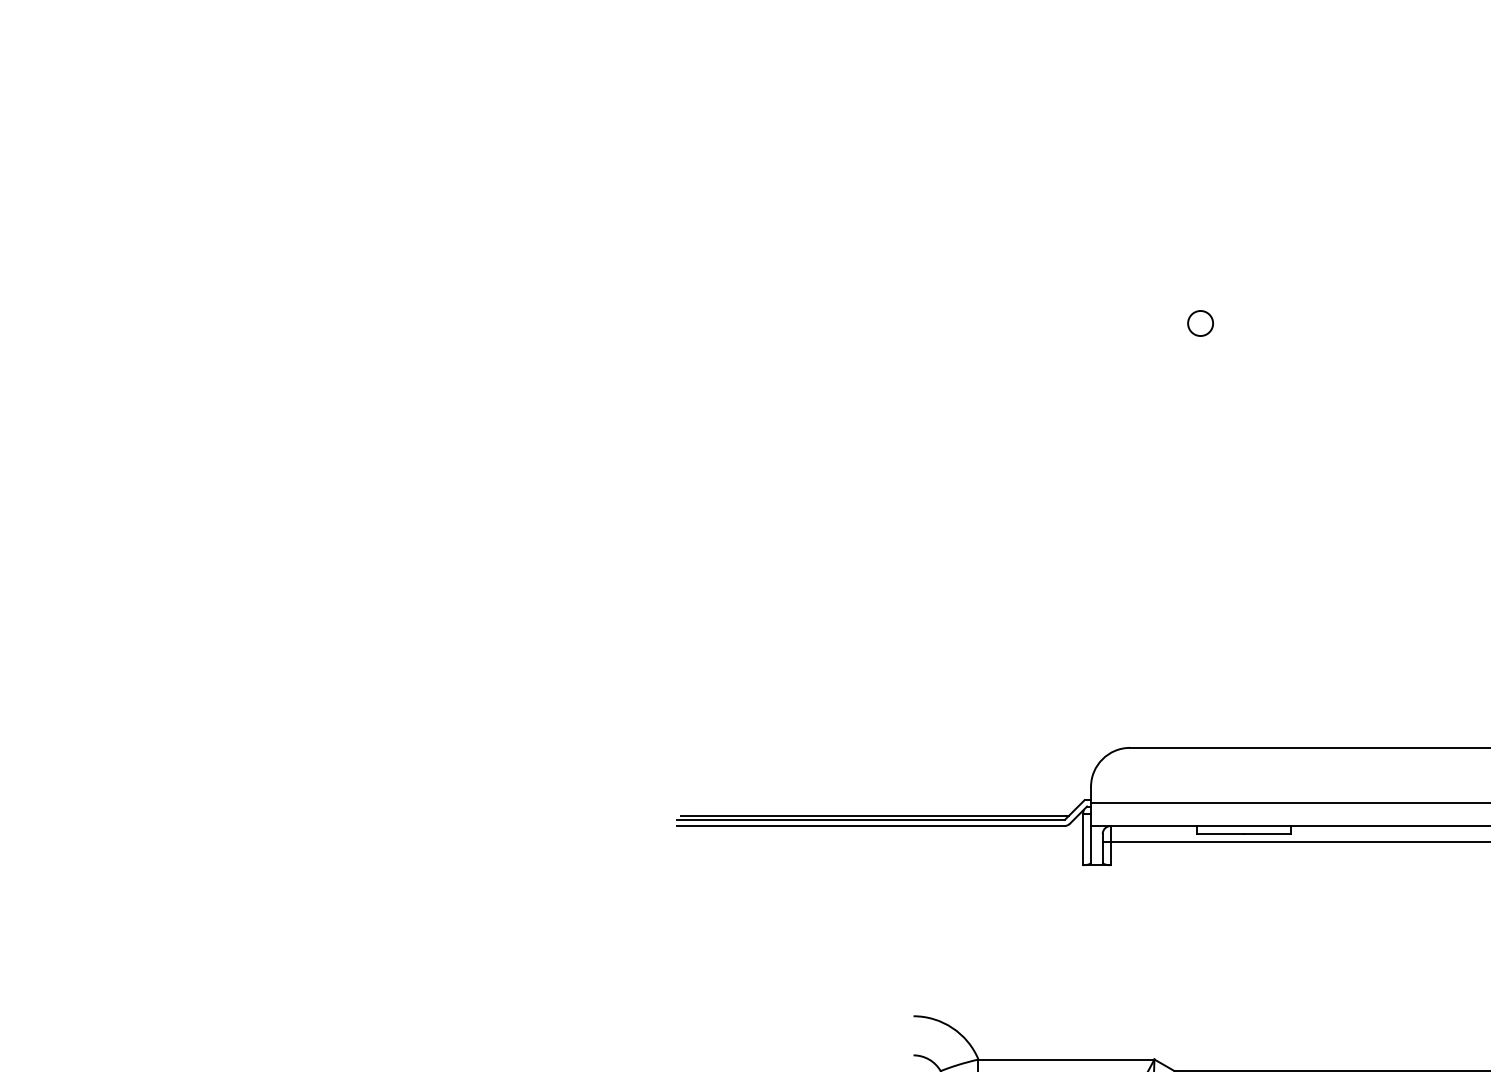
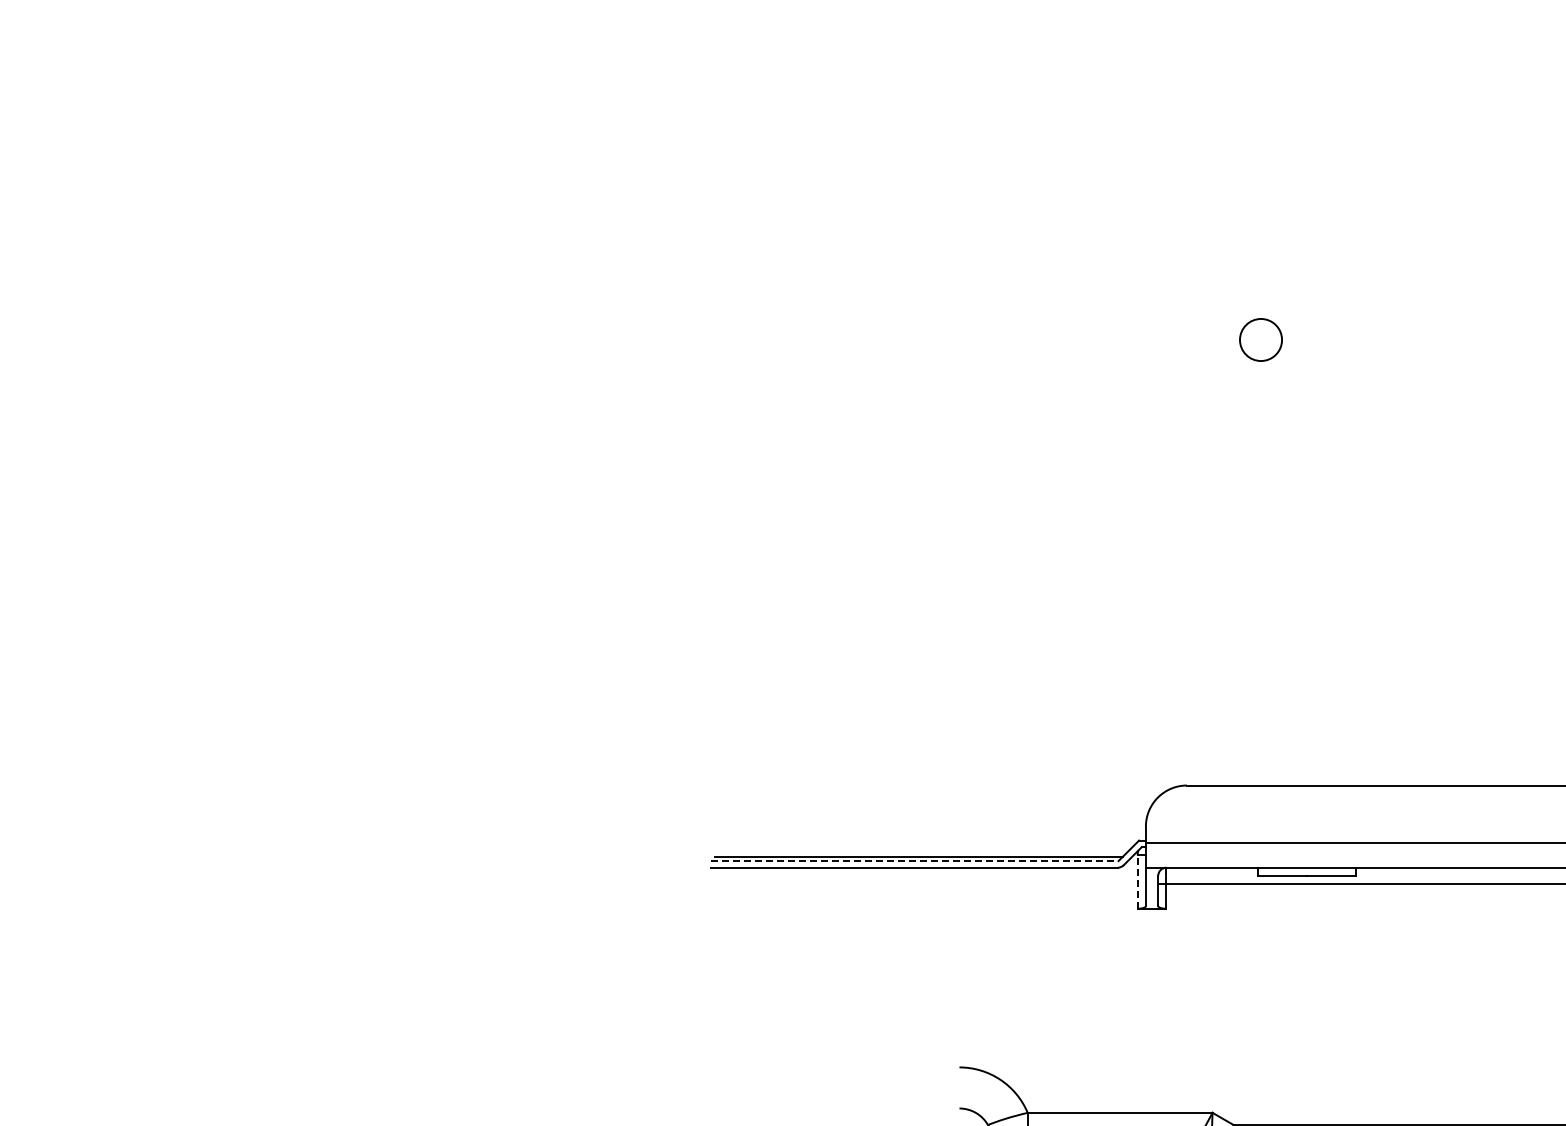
circle: (1200, 323) -> (1260, 339), size x1.6
line: (870, 820) -> (914, 861), solid -> dashed
line: (1083, 840) -> (1137, 882), solid -> dashed

